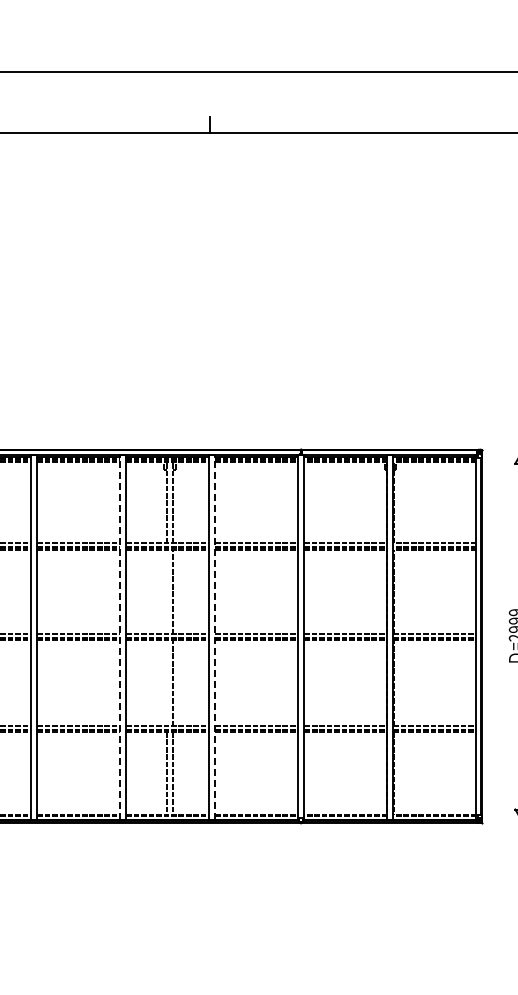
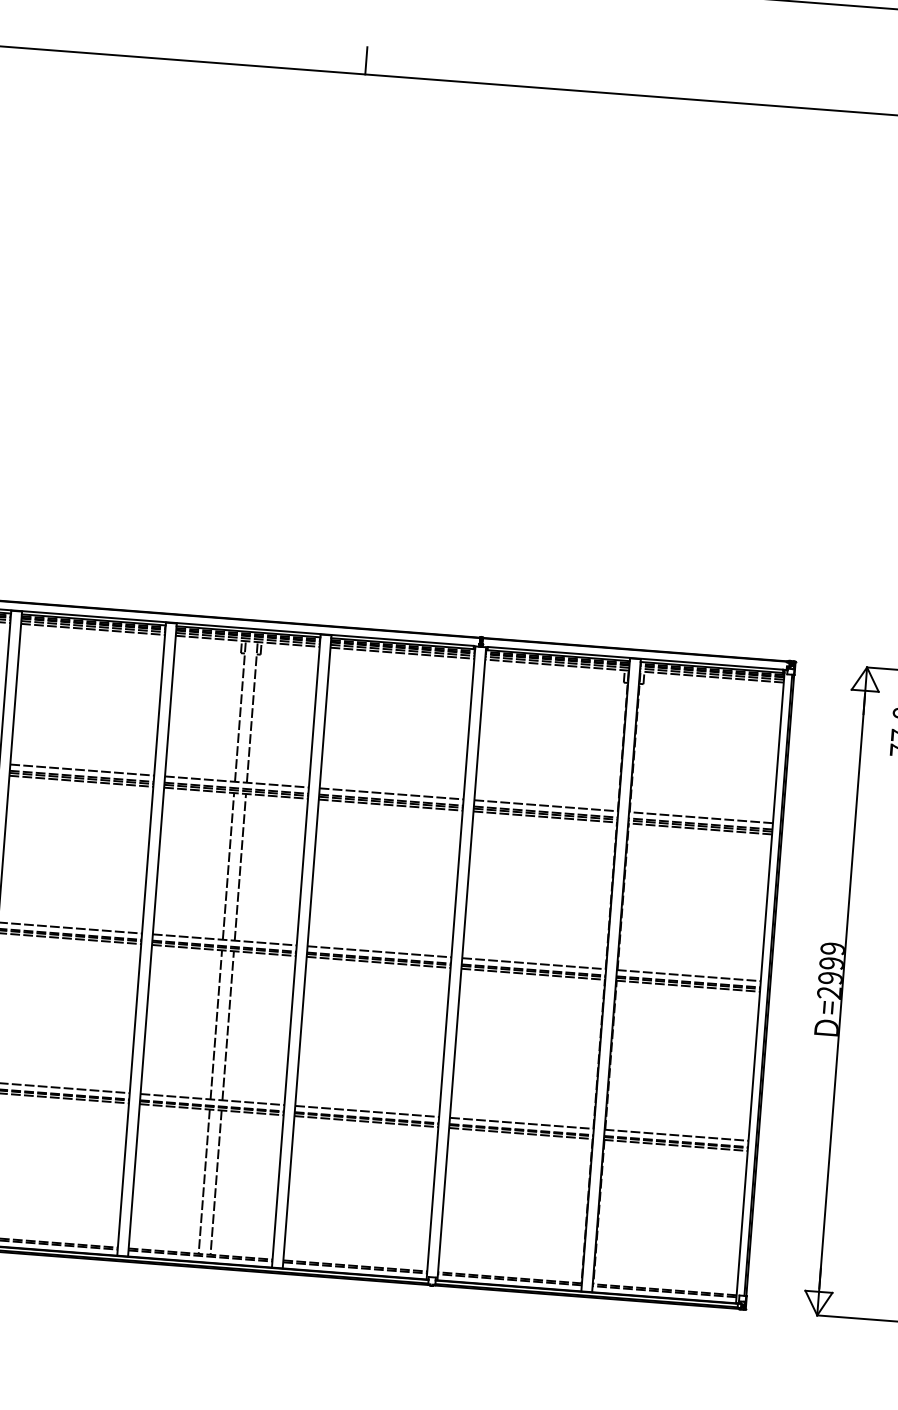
line: (166, 591) -> (228, 865), added
line: (120, 637) -> (142, 939), dashed -> solid
line: (215, 637) -> (307, 951), dashed -> solid
line: (166, 683) -> (216, 1025), added

